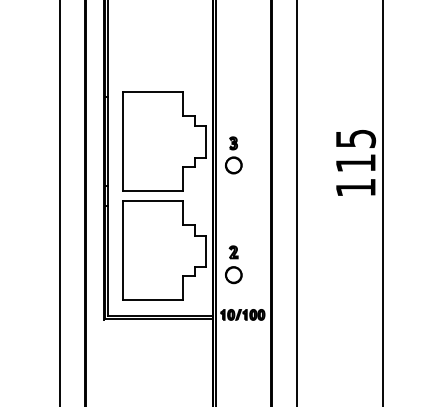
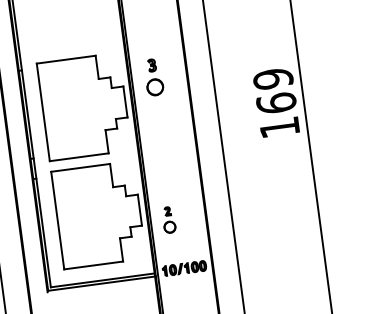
text: (355, 150) -> (274, 90), 115 -> 169
part: (233, 155) -> (153, 77), moved
part: (233, 264) -> (168, 219), size x0.7

